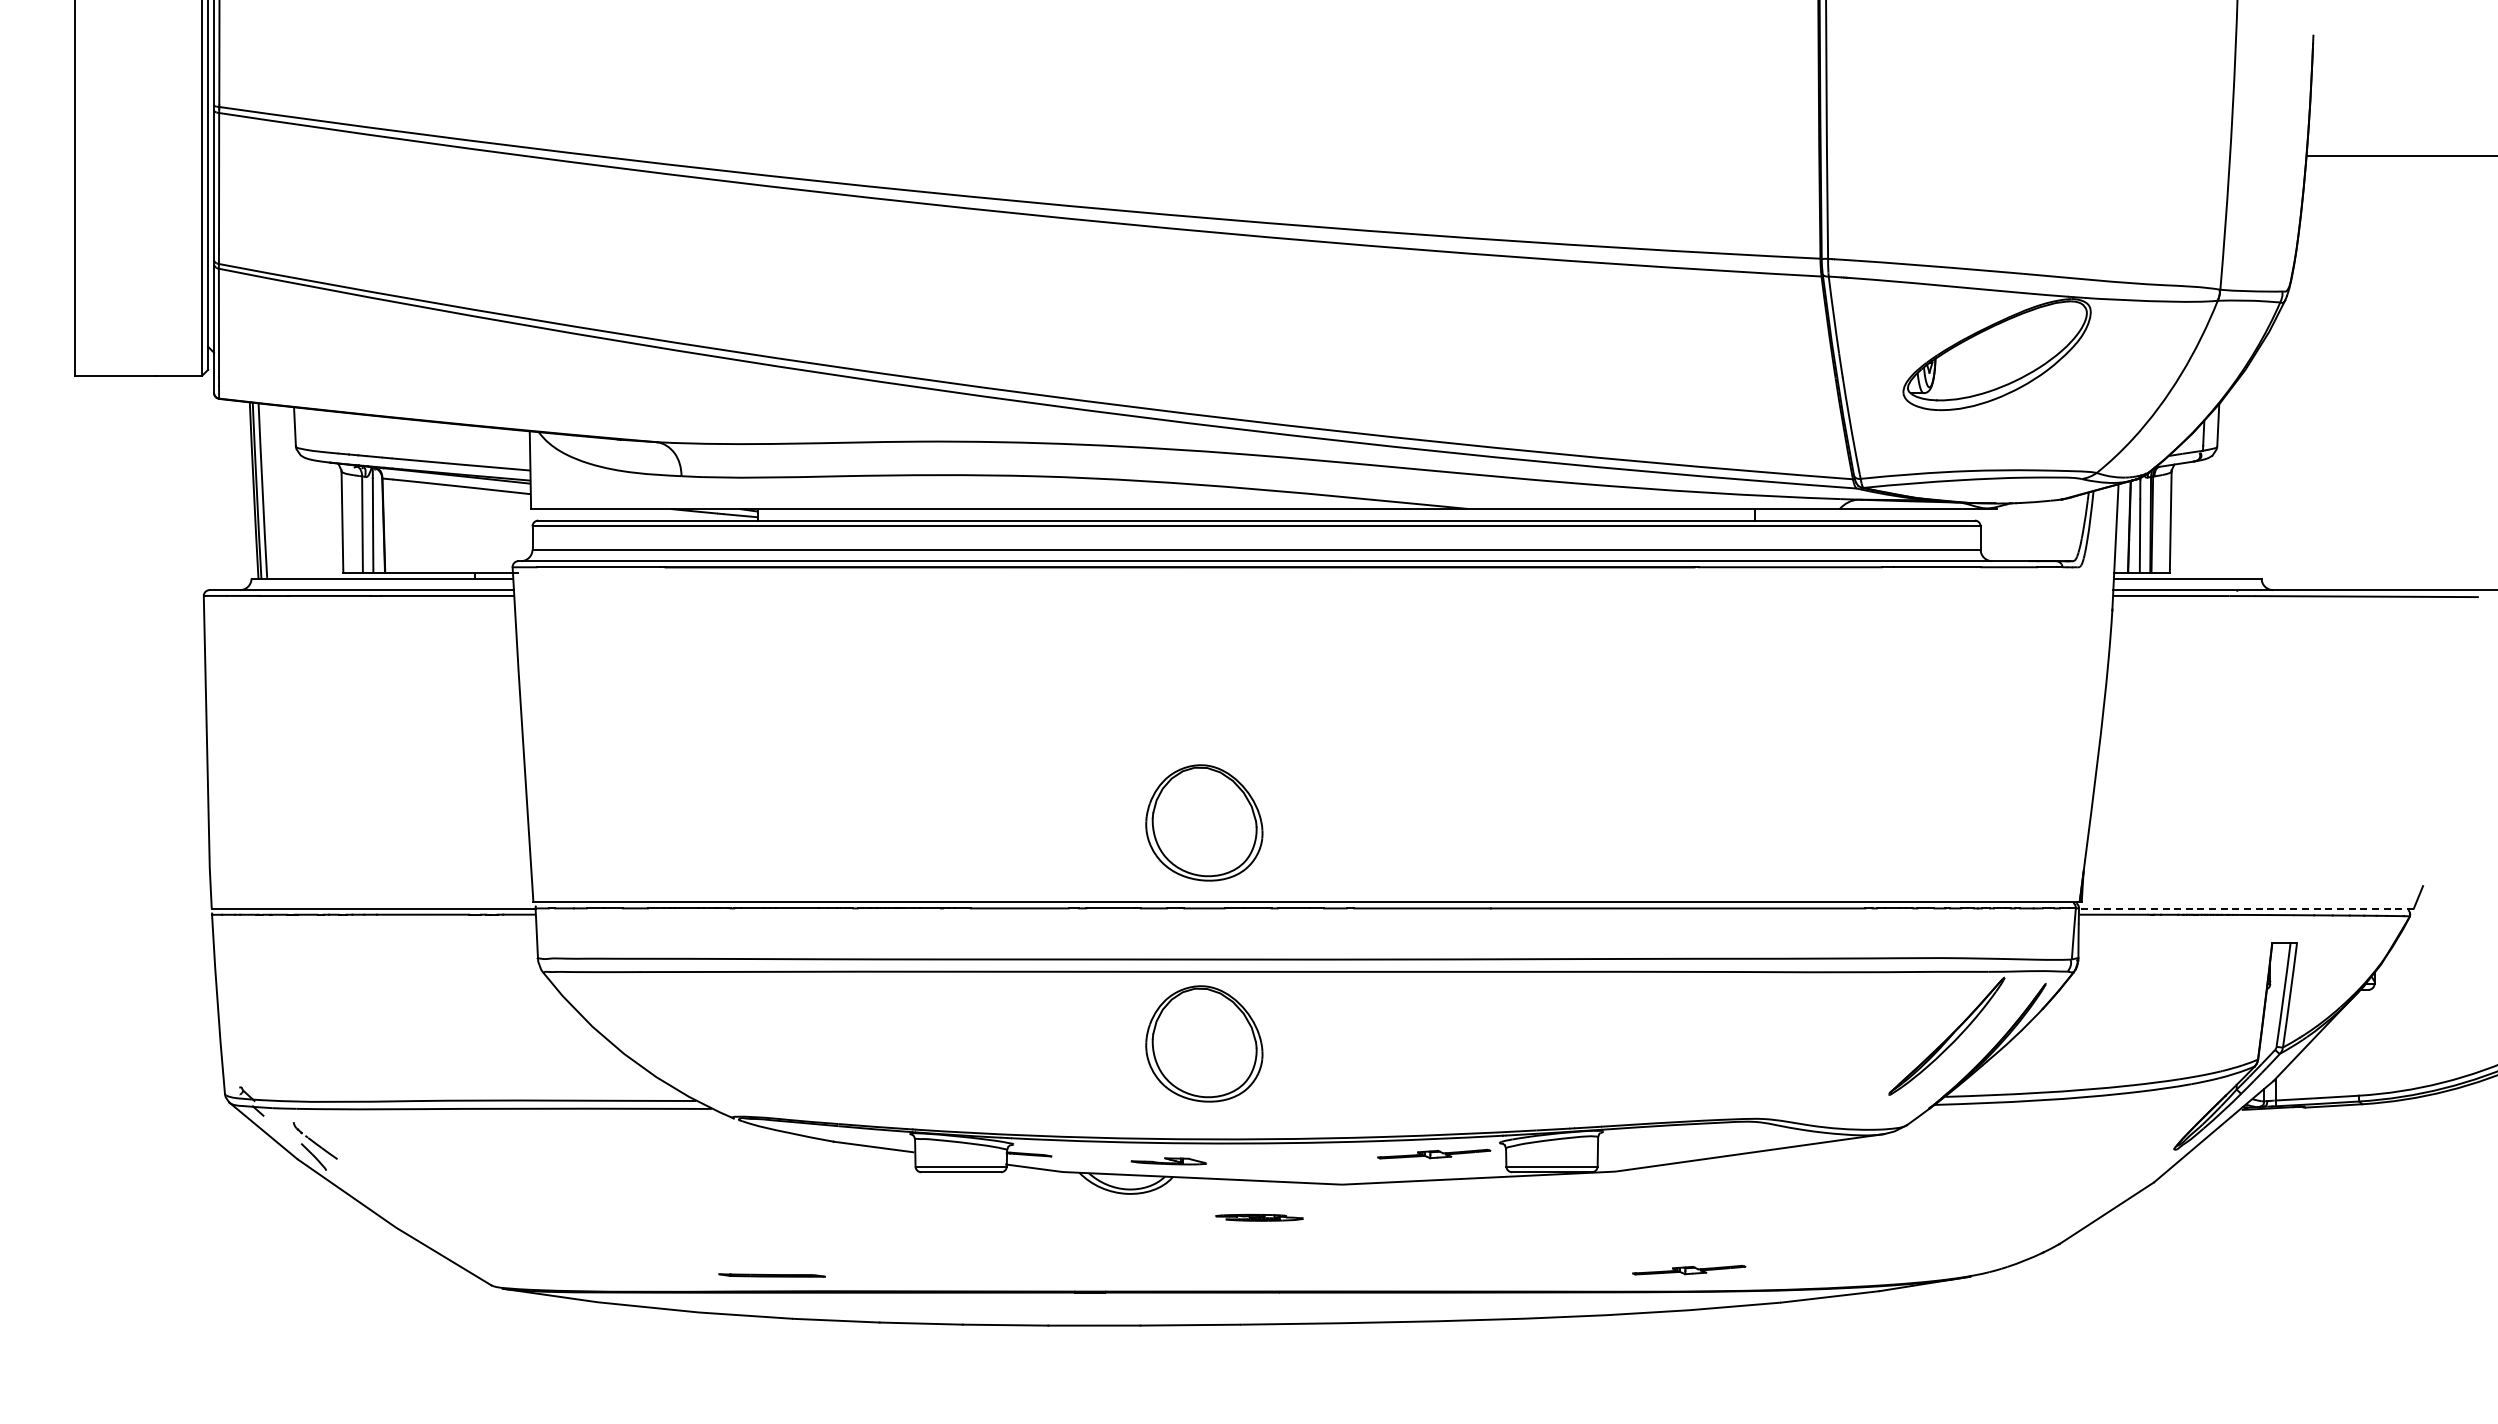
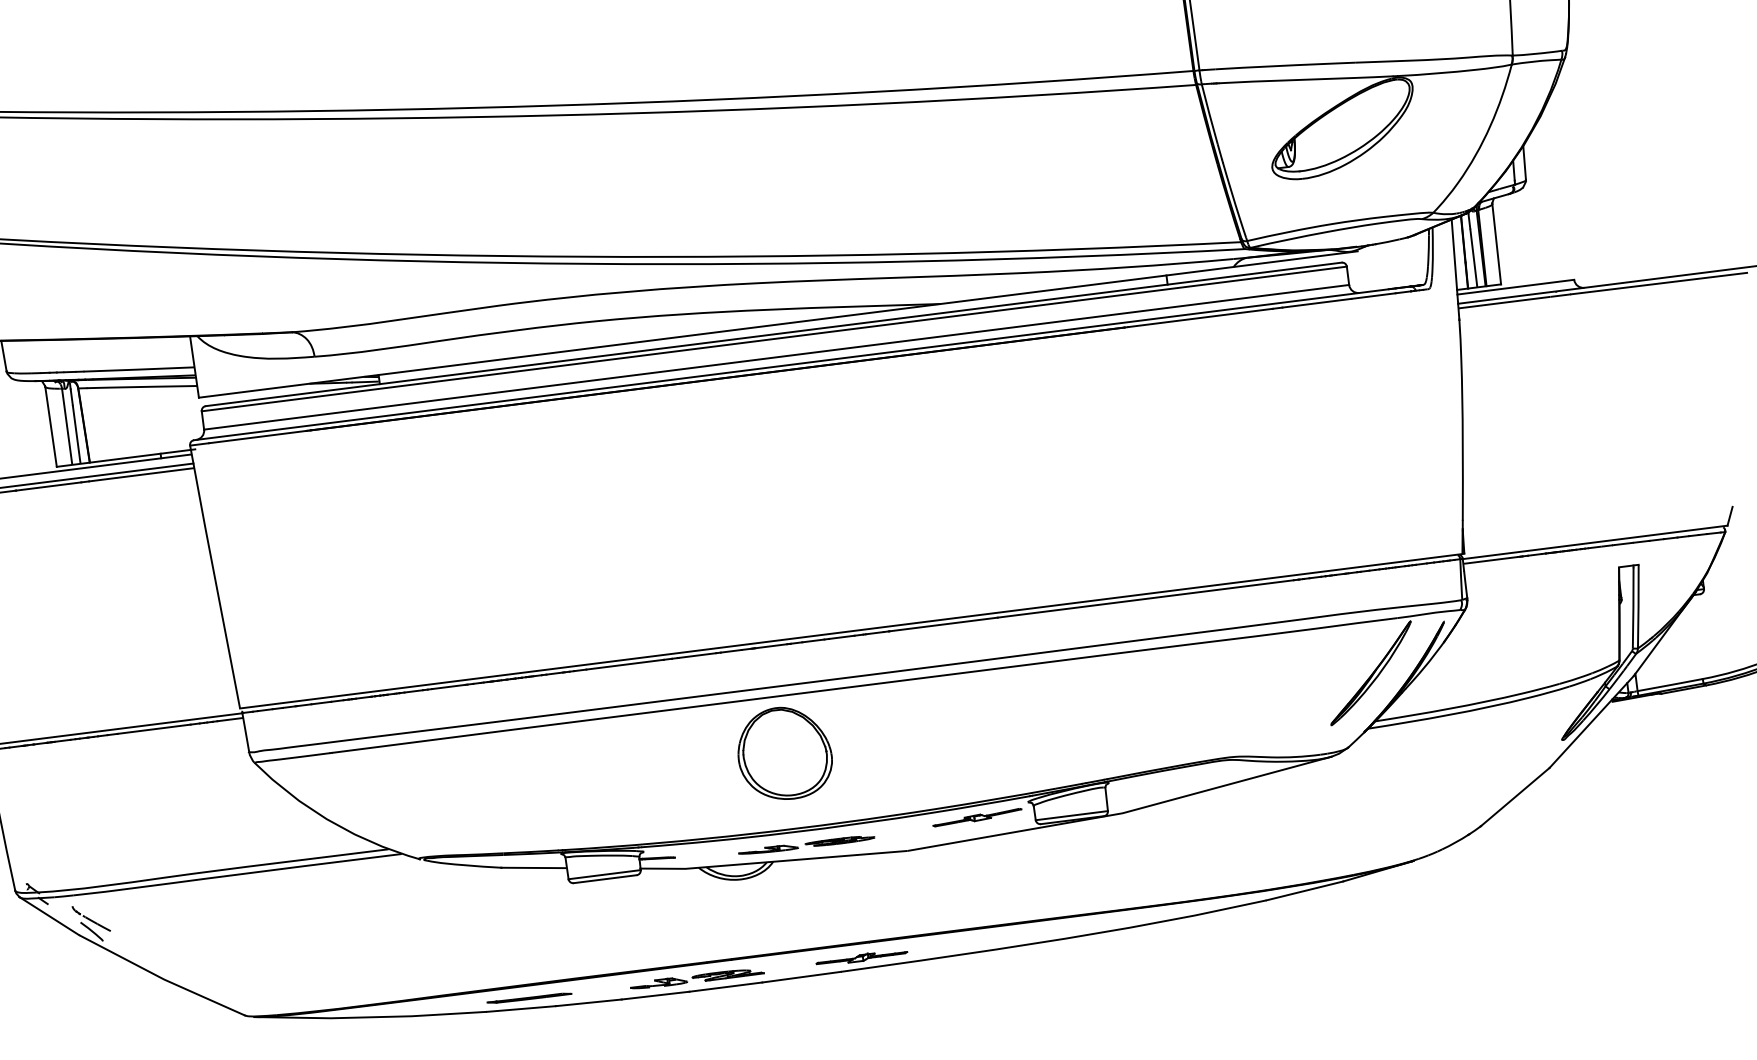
part: (1204, 822) -> (762, 578), removed
line: (2246, 908) -> (1595, 542), dashed -> solid
part: (1259, 1217) -> (840, 840), moved
part: (1689, 1269) -> (1190, 883), removed
line: (771, 1275) -> (528, 998), moved
part: (1060, 1310) -> (697, 978), added
part: (1267, 1310) -> (861, 957), added

